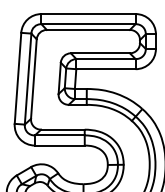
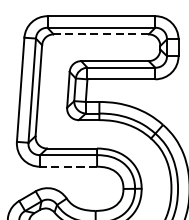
line: (88, 29) -> (101, 33), solid -> dashed
line: (59, 145) -> (68, 166), solid -> dashed

